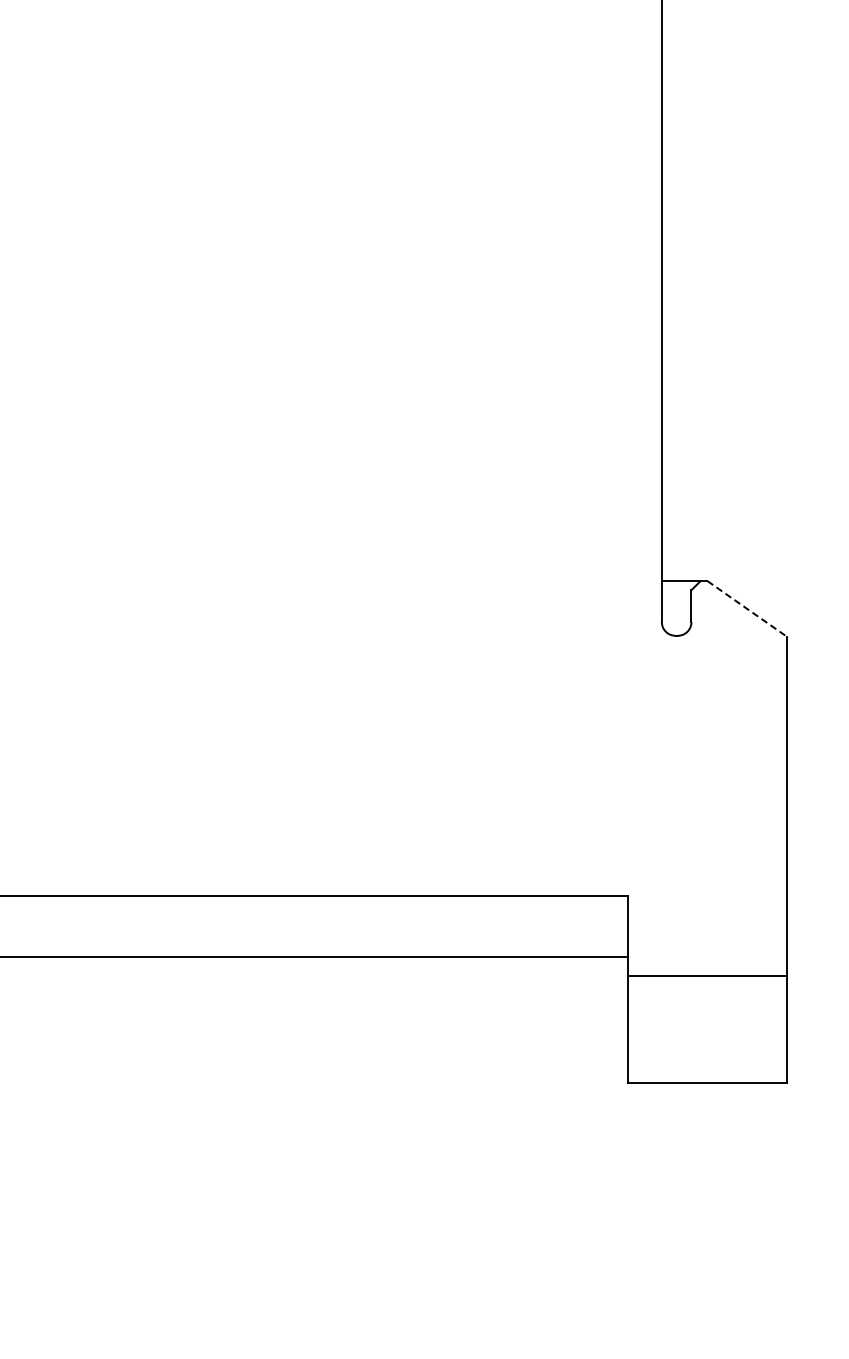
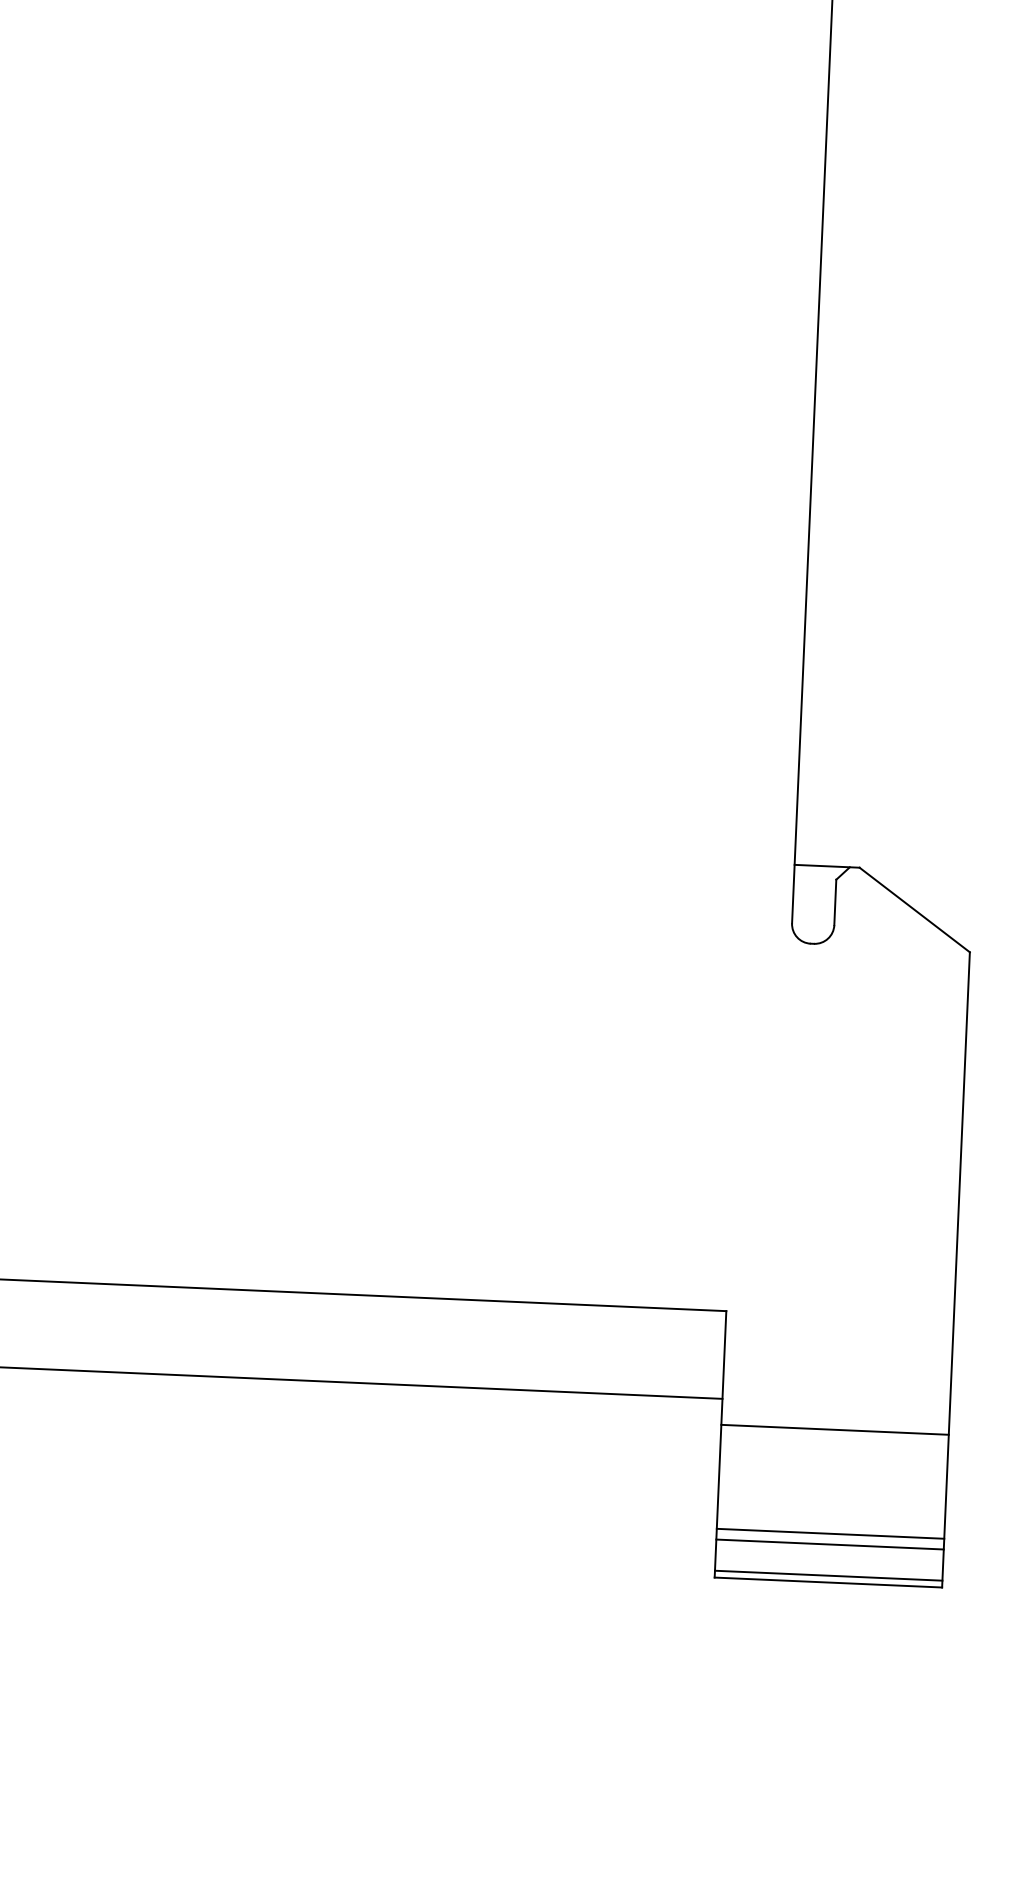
line: (747, 609) -> (914, 910), dashed -> solid
line: (707, 1048) -> (830, 1533), added
line: (707, 1056) -> (830, 1545), added
line: (707, 1077) -> (828, 1575), added

